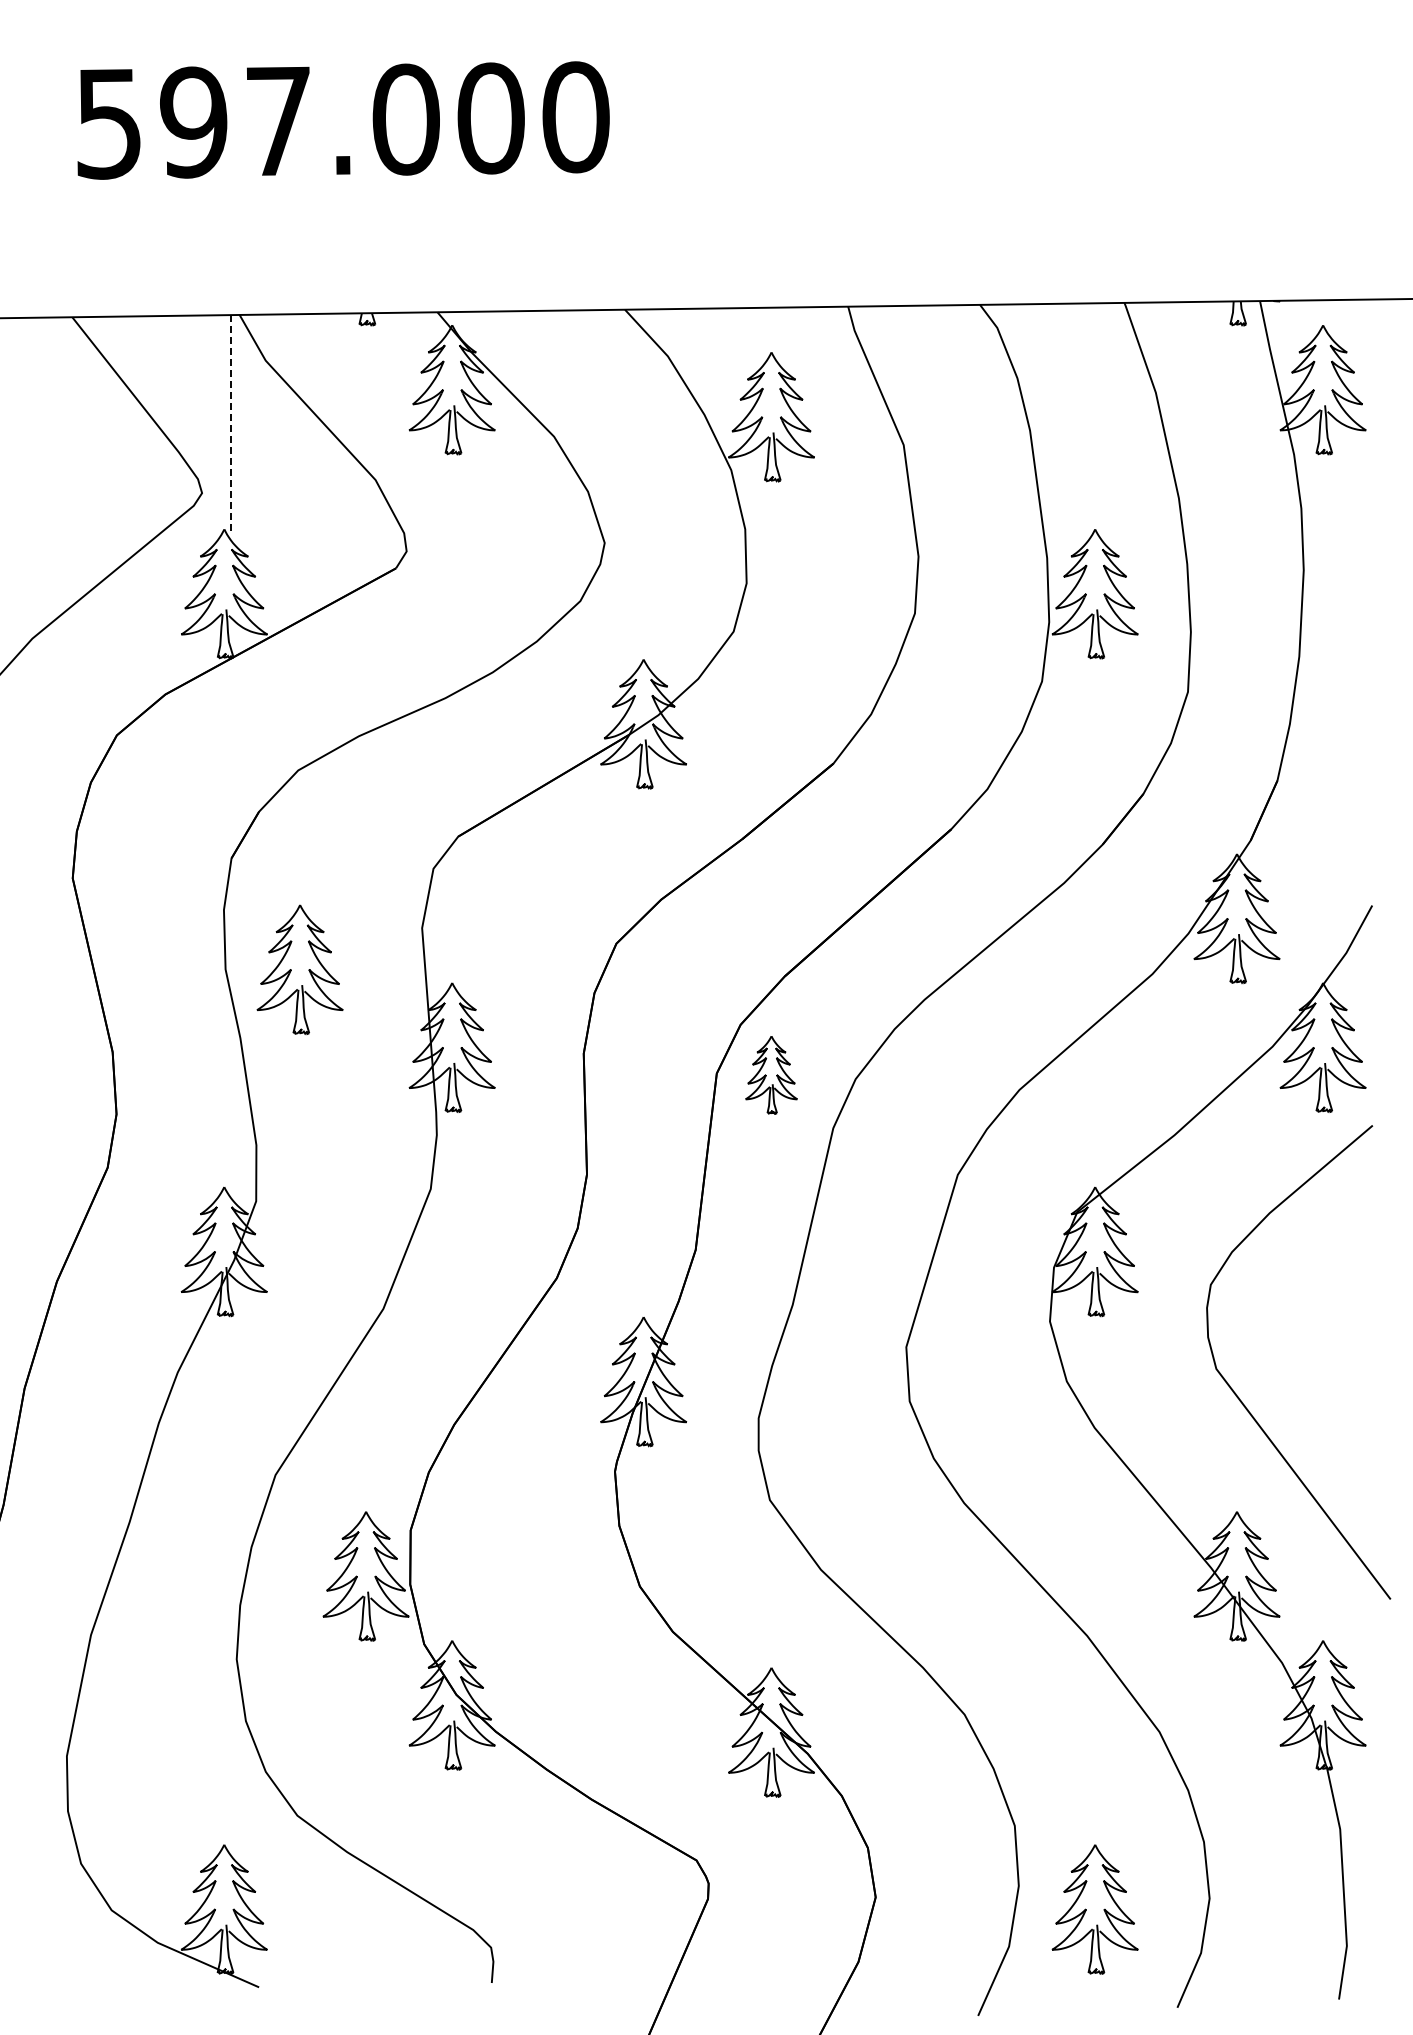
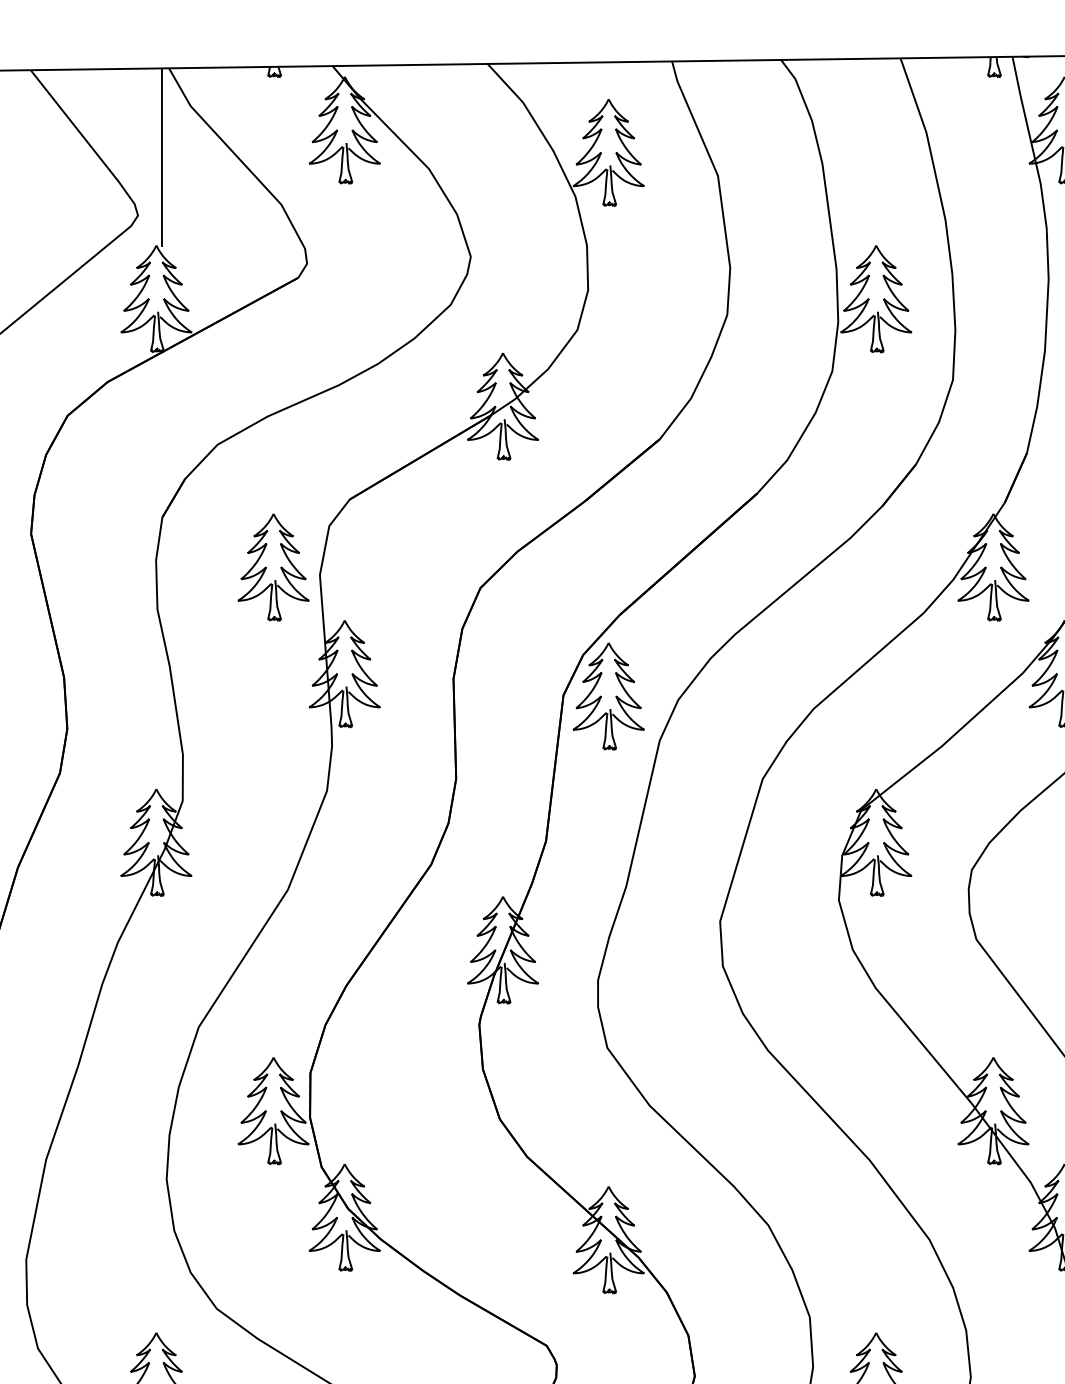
line: (230, 423) -> (161, 158), dashed -> solid
part: (299, 969) -> (273, 567), moved
part: (771, 1075) -> (608, 696), size x1.67

